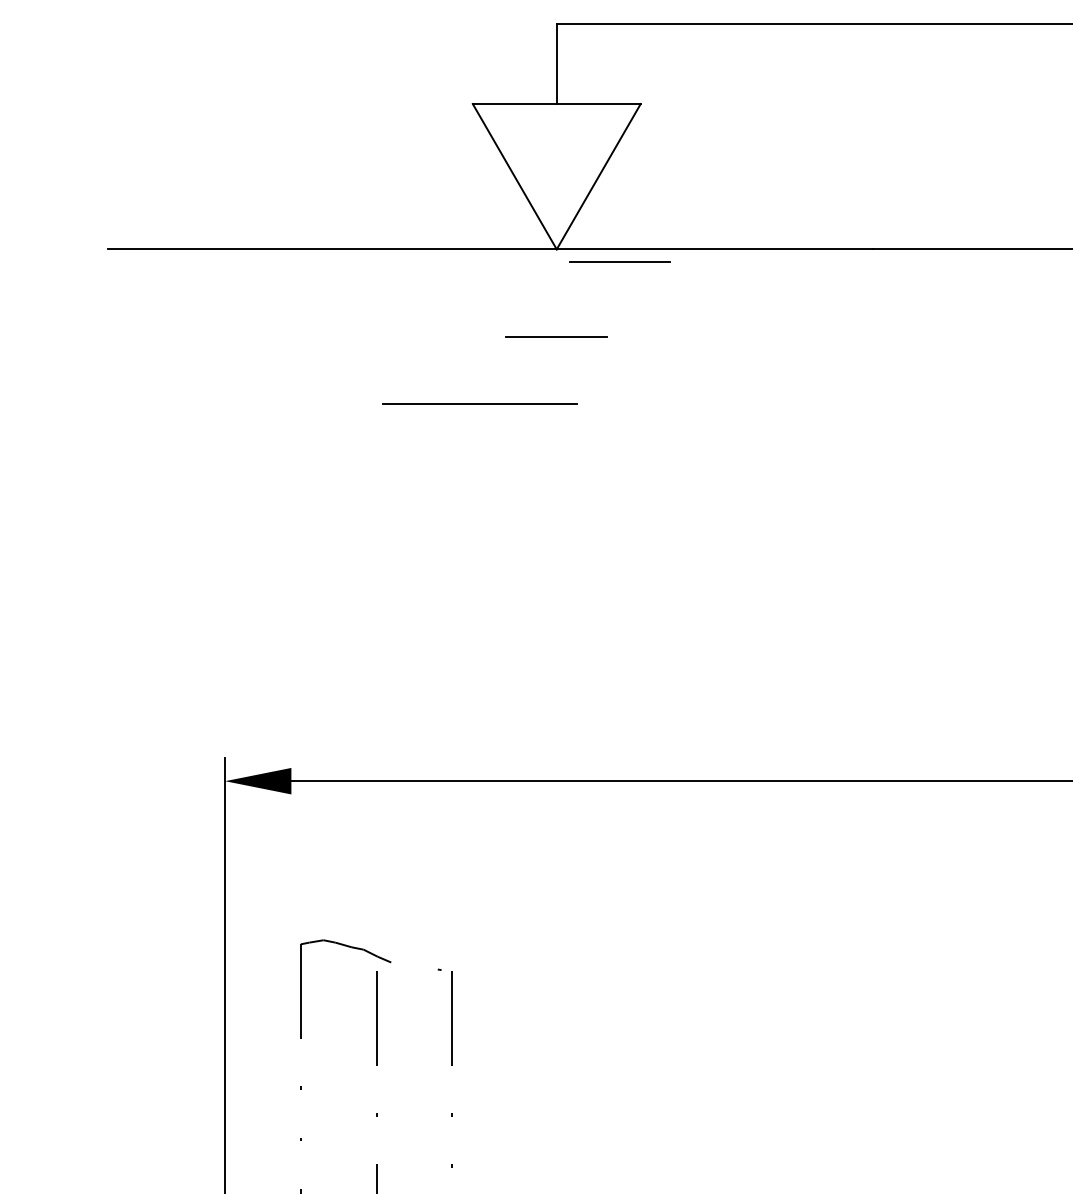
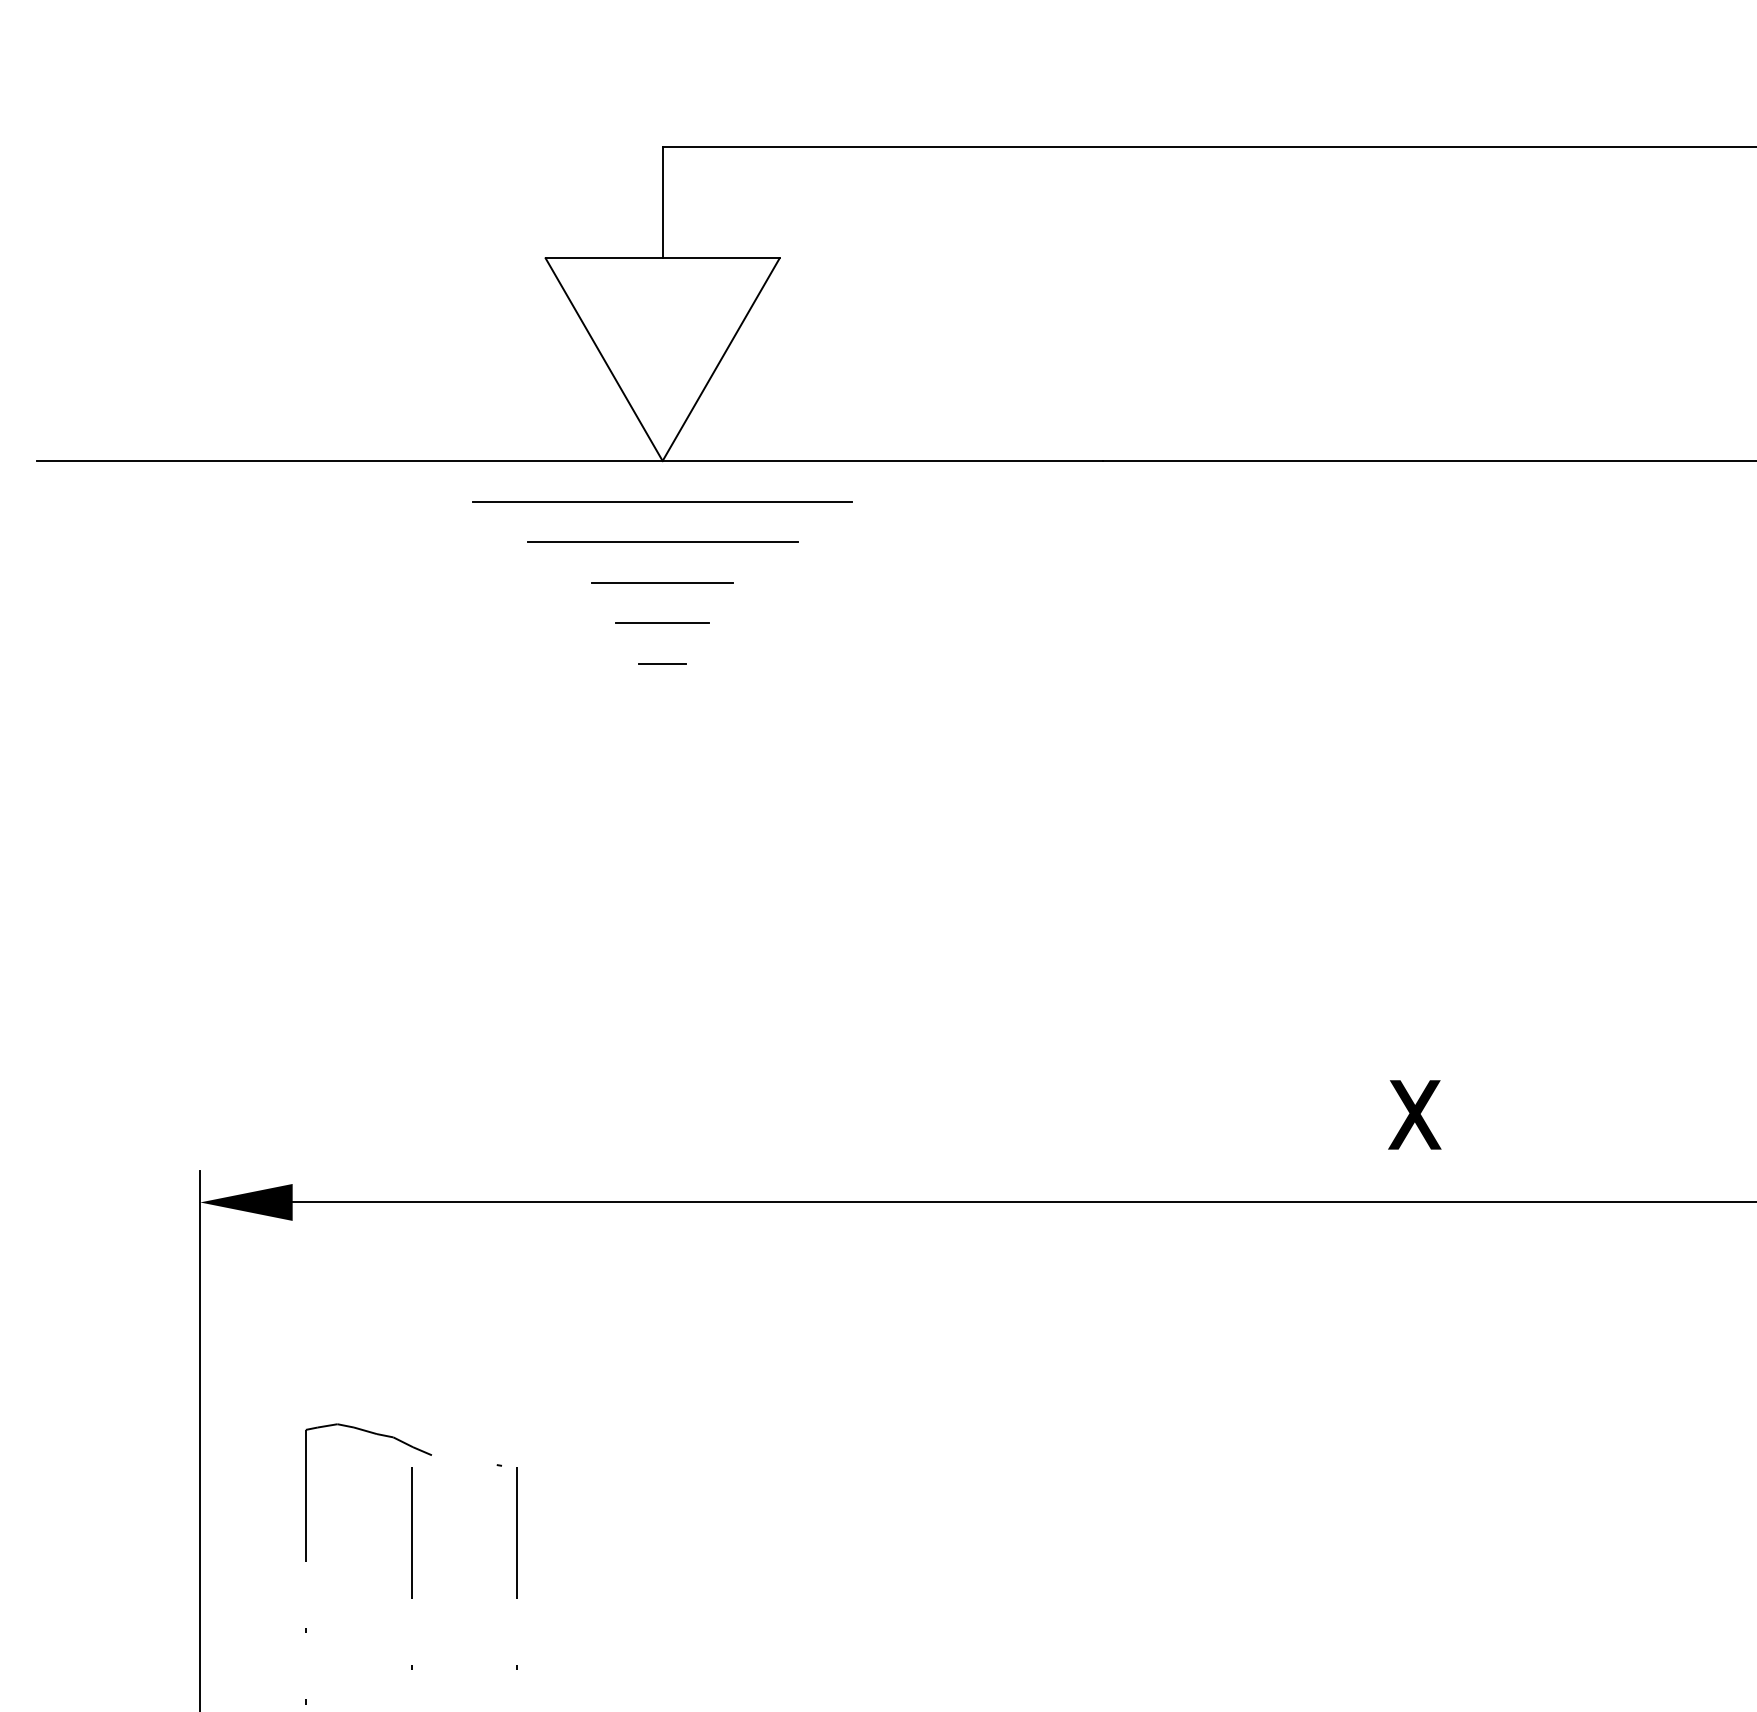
line: (619, 261) -> (750, 478), removed
line: (556, 278) -> (662, 501), added
line: (556, 365) -> (662, 622), added
line: (556, 394) -> (662, 663), added
line: (479, 403) -> (662, 541), moved

